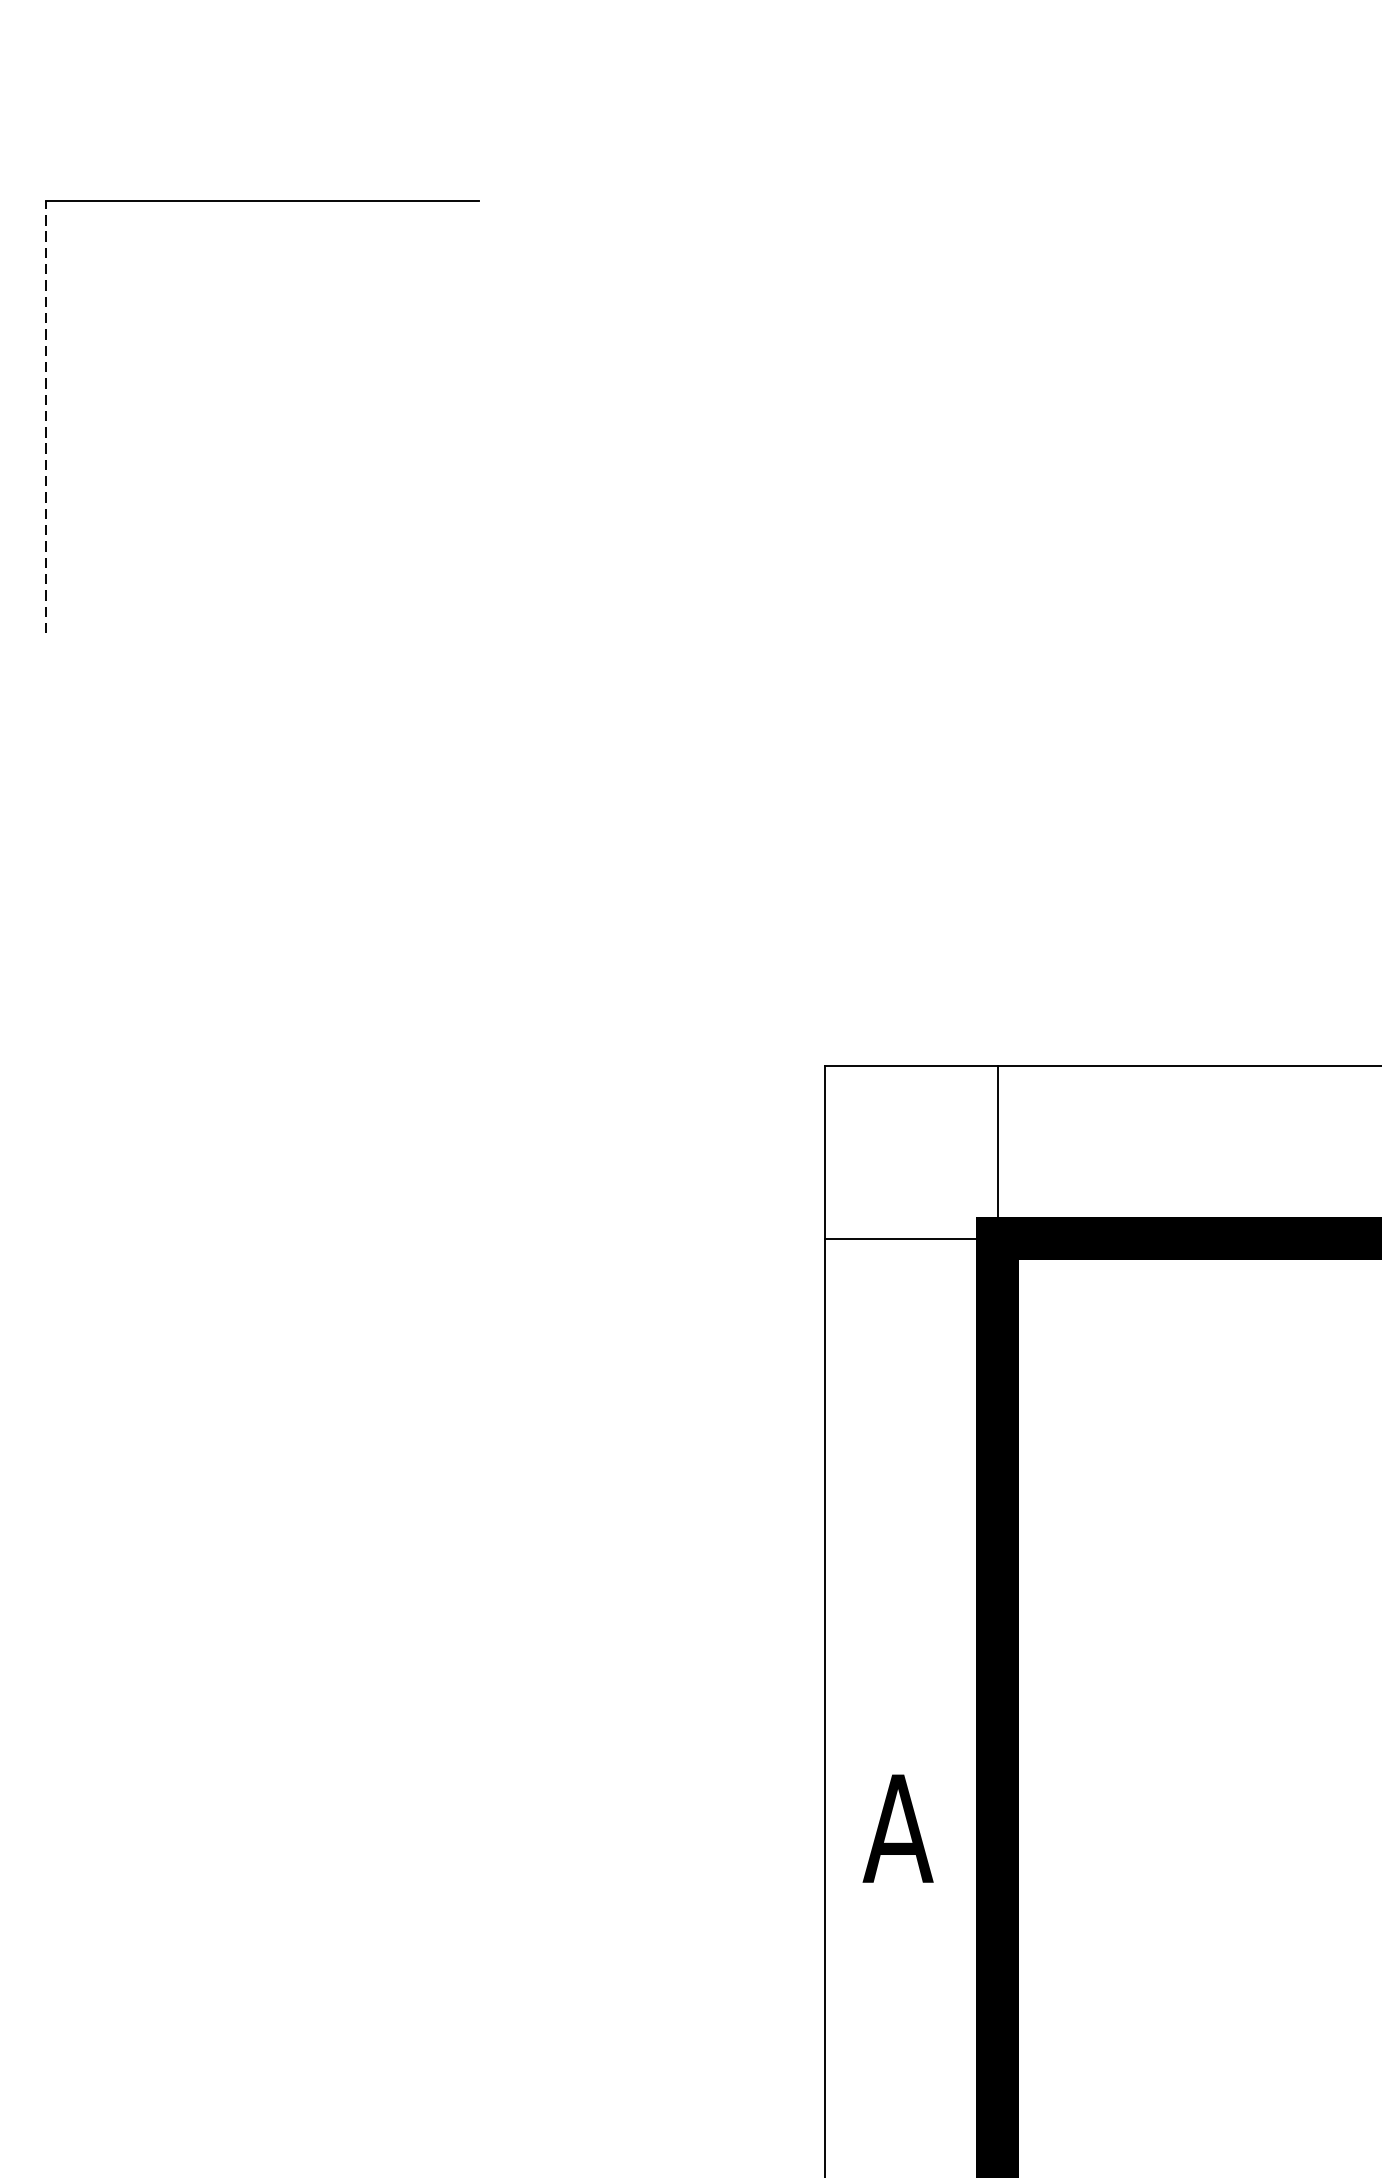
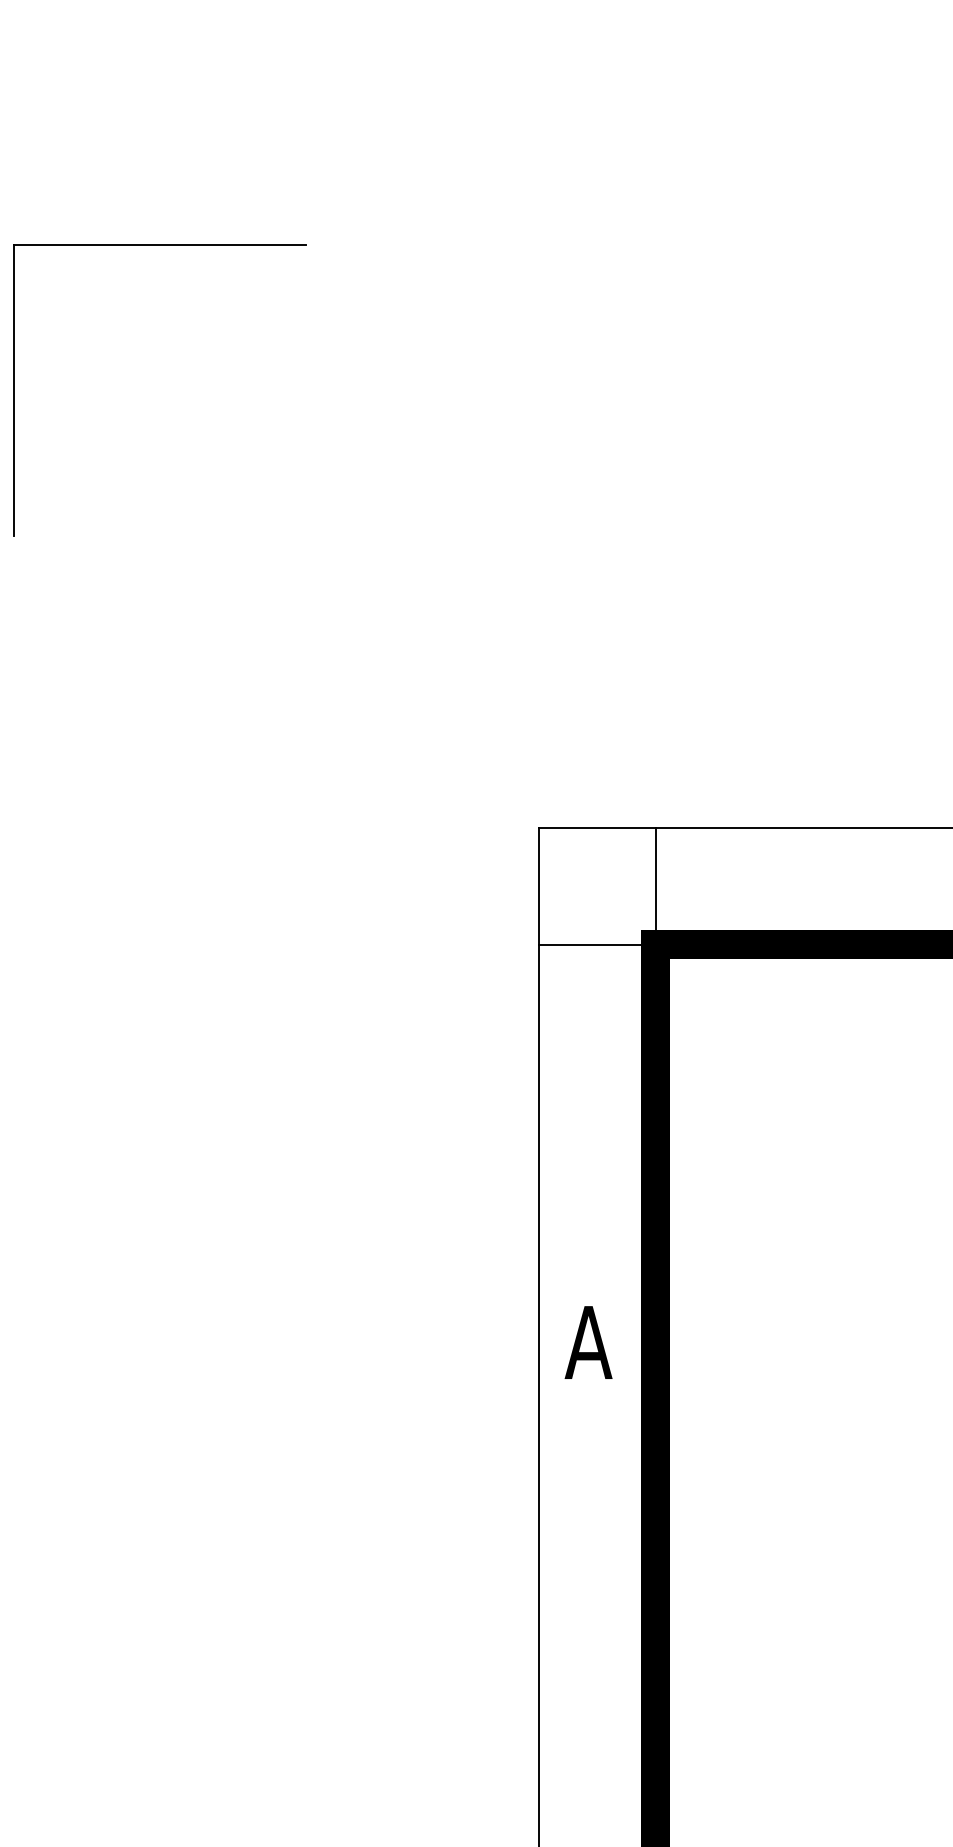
line: (45, 417) -> (13, 390), dashed -> solid

